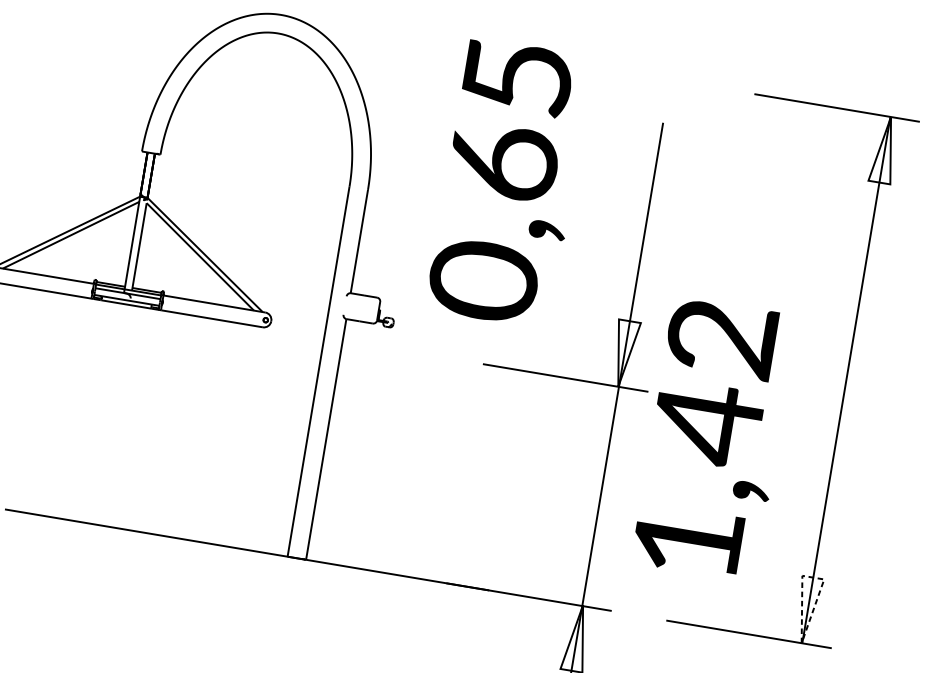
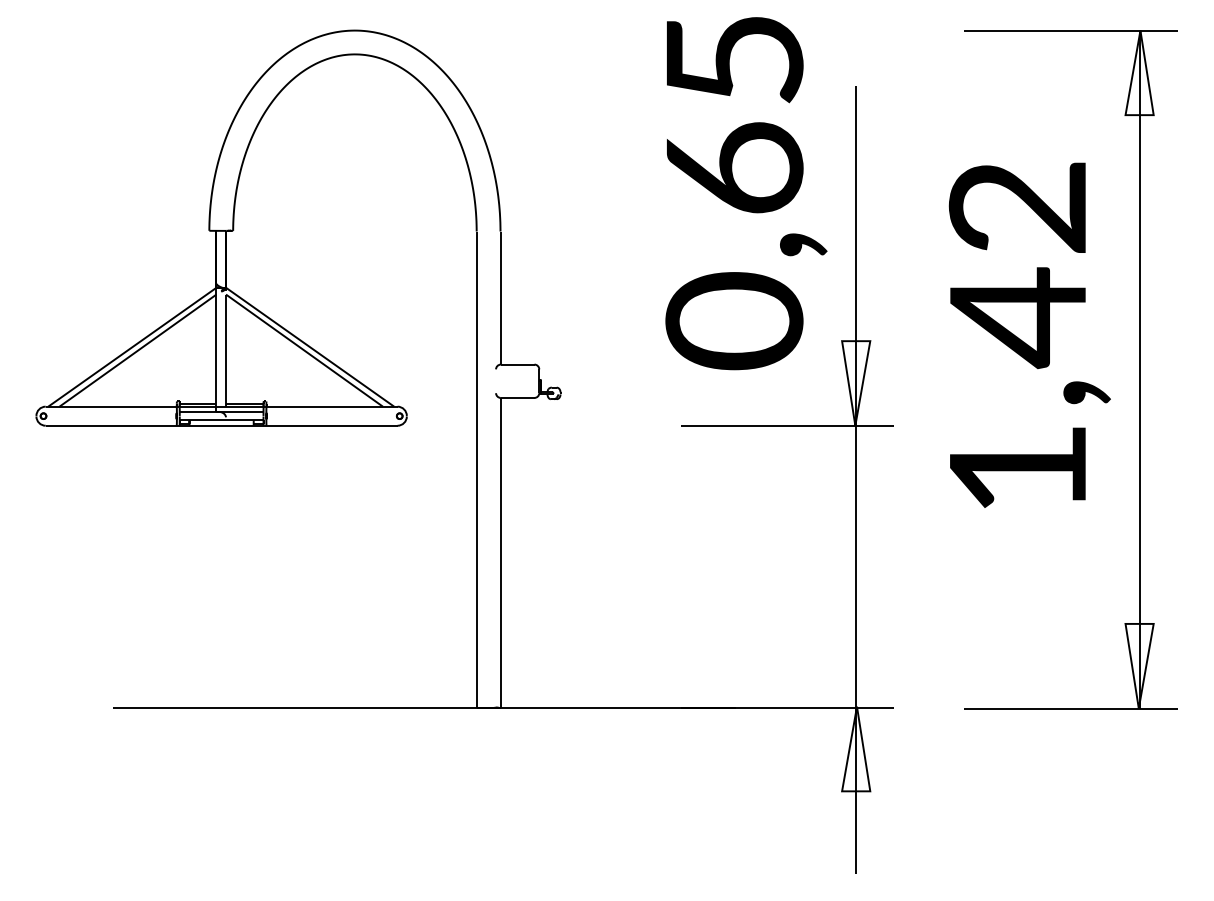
text: (509, 183) -> (746, 193), moved
text: (714, 438) -> (1029, 334), moved
line: (814, 577) -> (1140, 623), dashed -> solid

